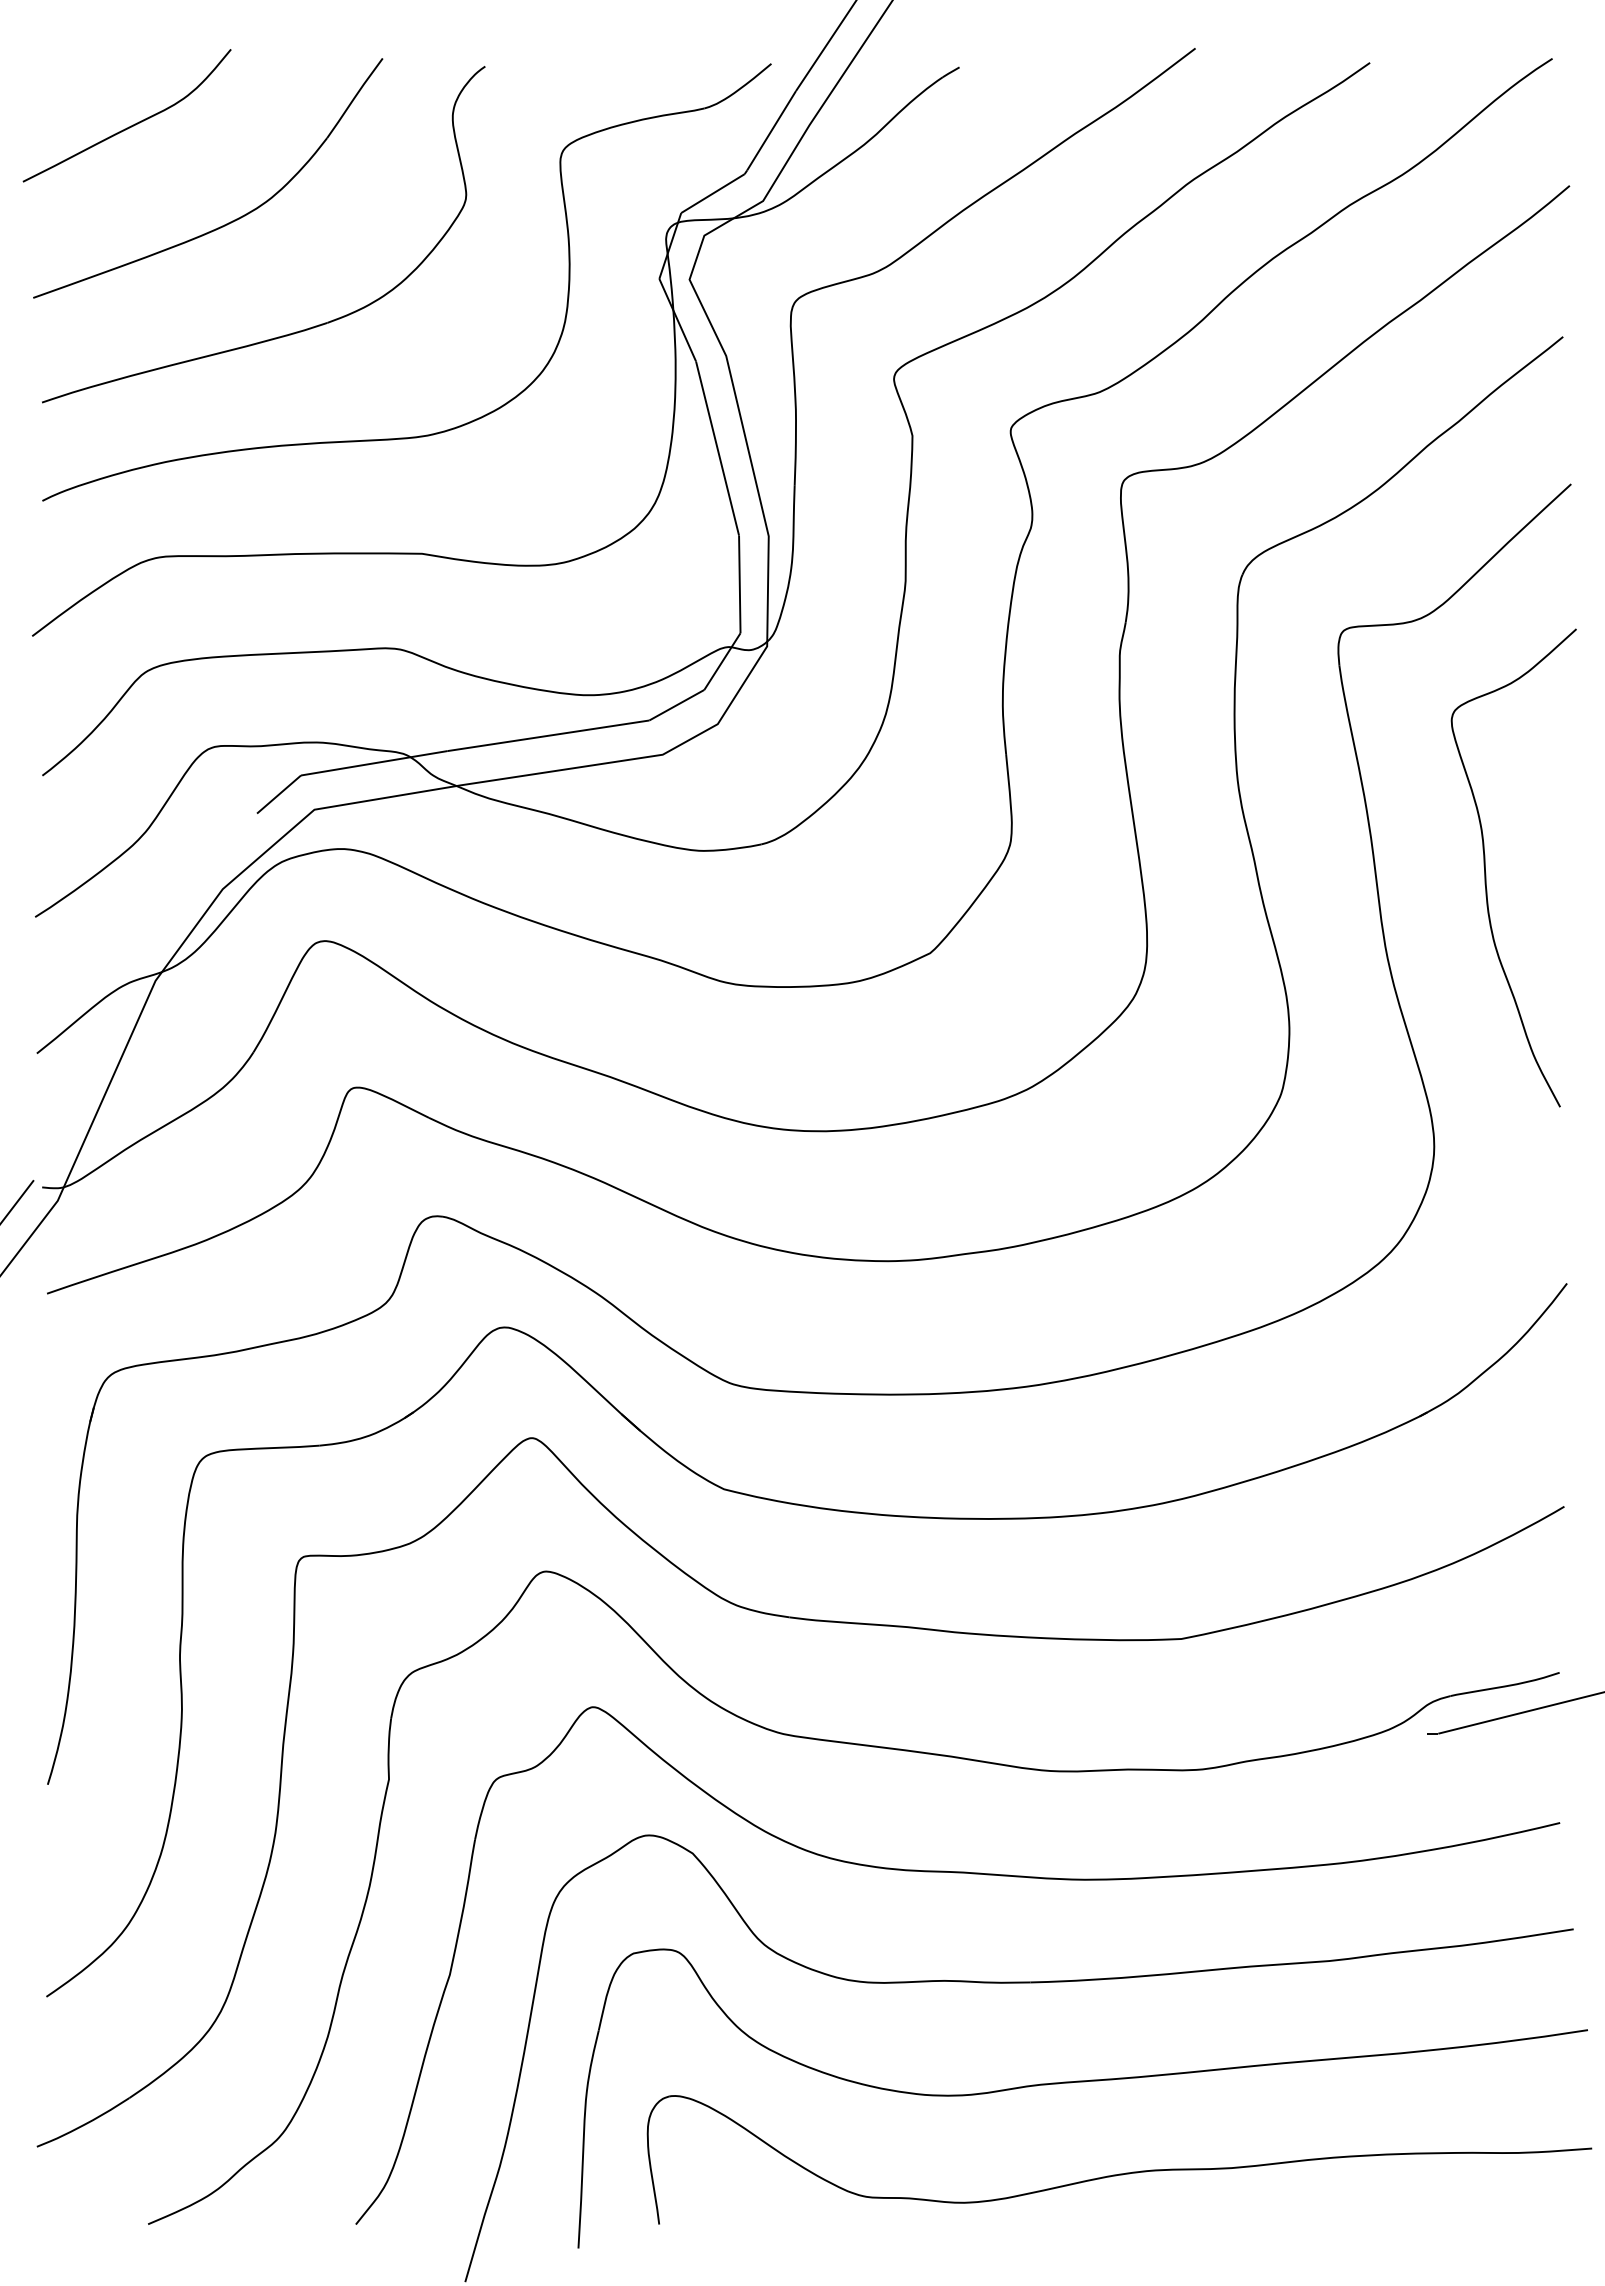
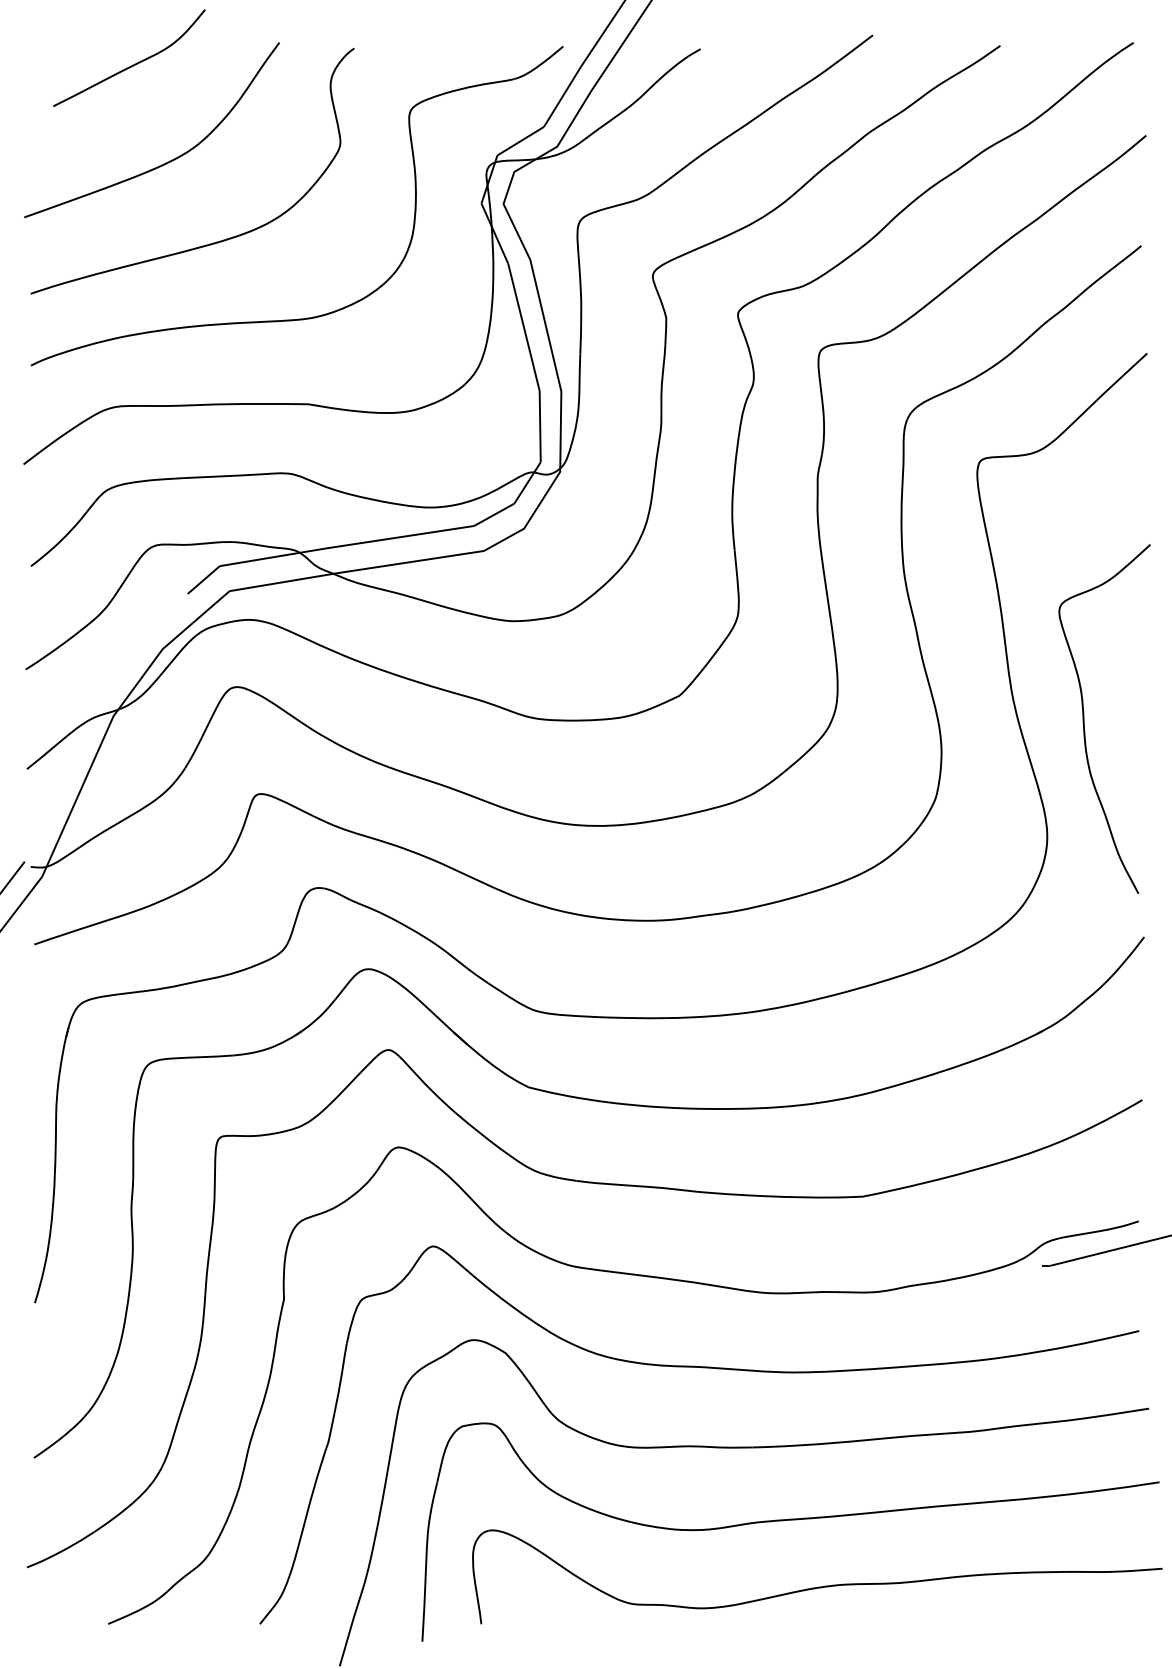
curve: (131, 125) -> (132, 65), moved
curve: (1486, 873) -> (1084, 723), moved

